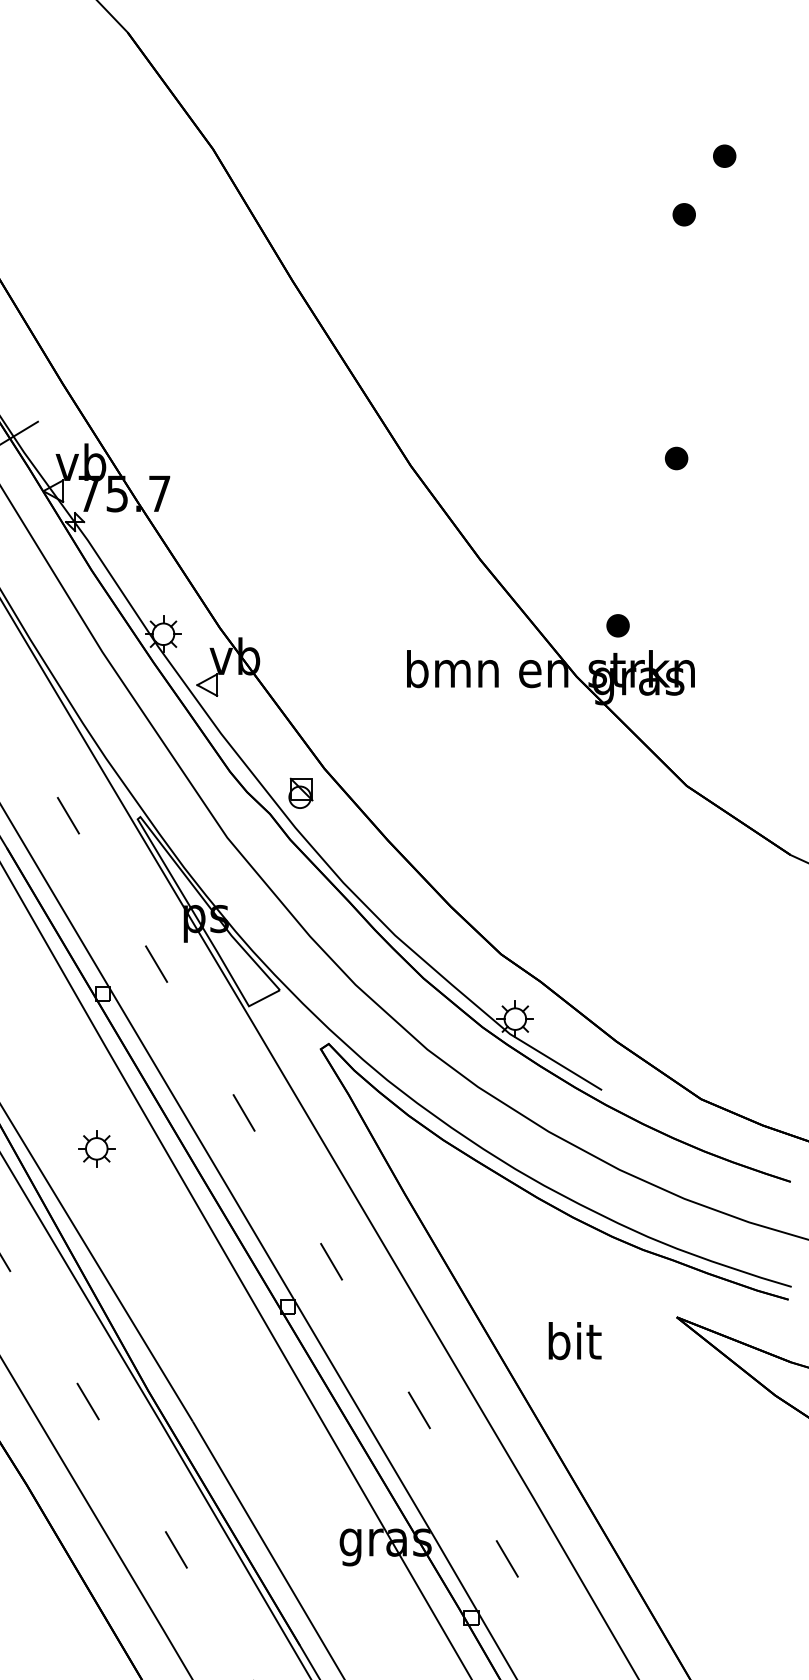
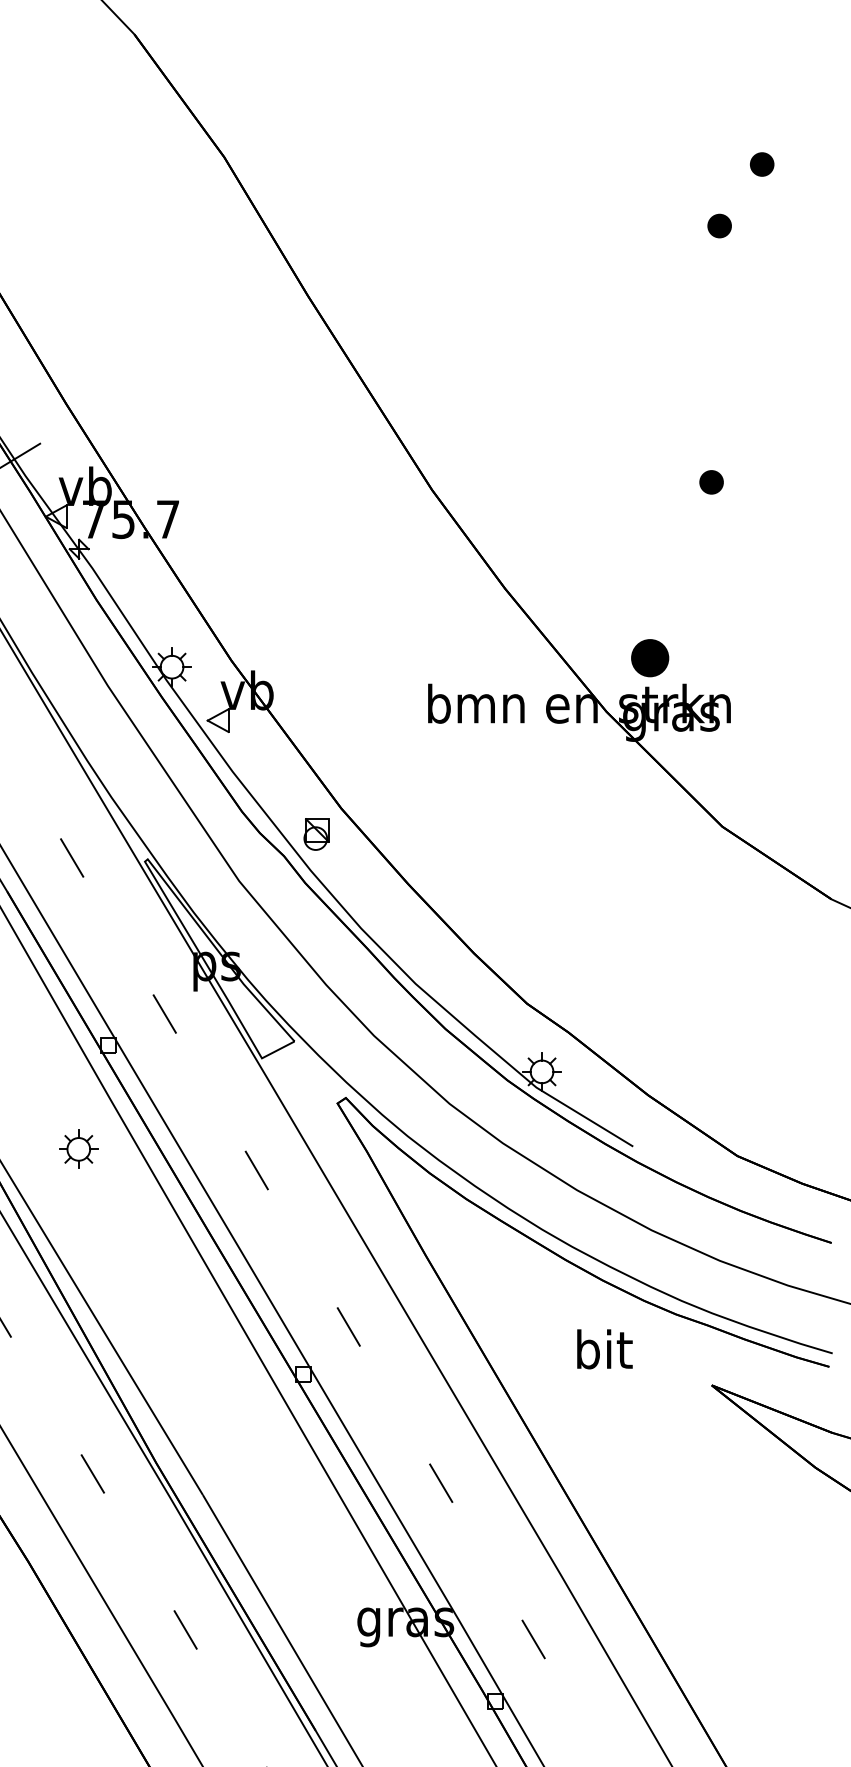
part: (617, 625) -> (649, 657), size x1.6
part: (96, 1148) -> (78, 1149), moved
text: (574, 1341) -> (604, 1349), moved

